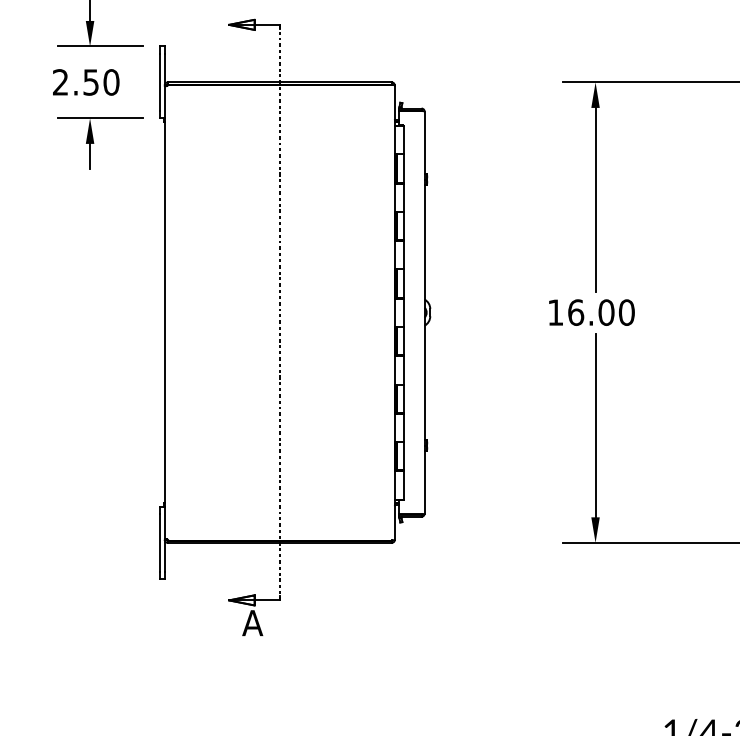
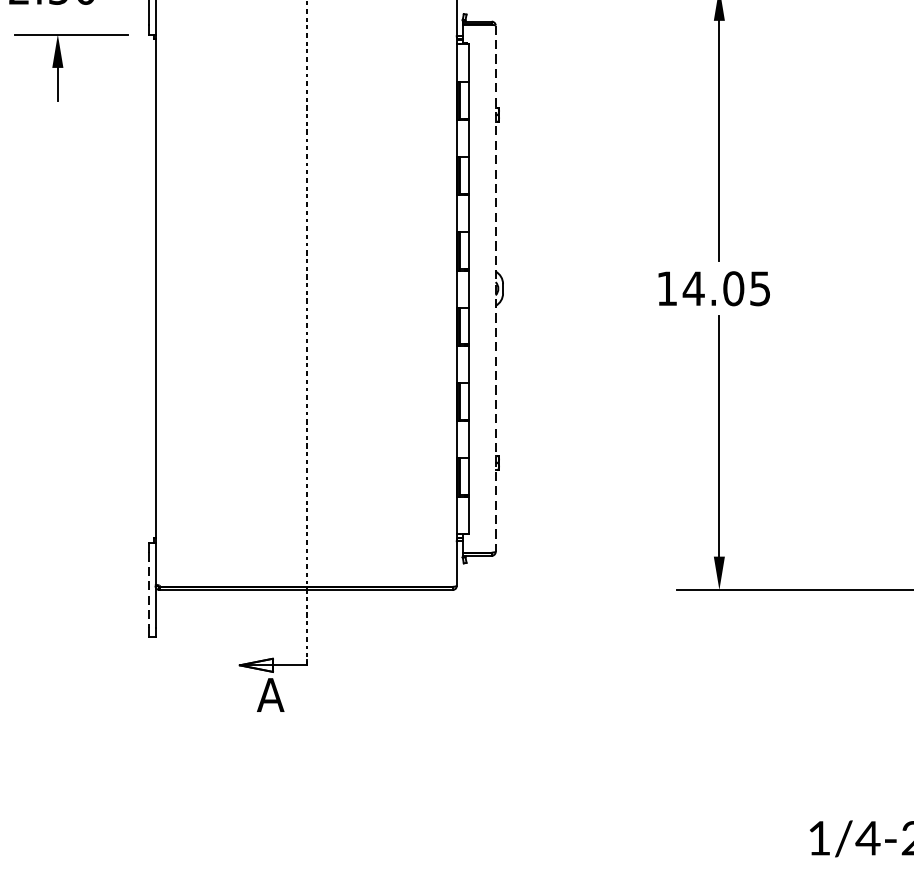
text: (600, 312) -> (725, 288), 16.00 -> 14.05
line: (424, 313) -> (495, 289), solid -> dashed
line: (159, 542) -> (148, 589), solid -> dashed

